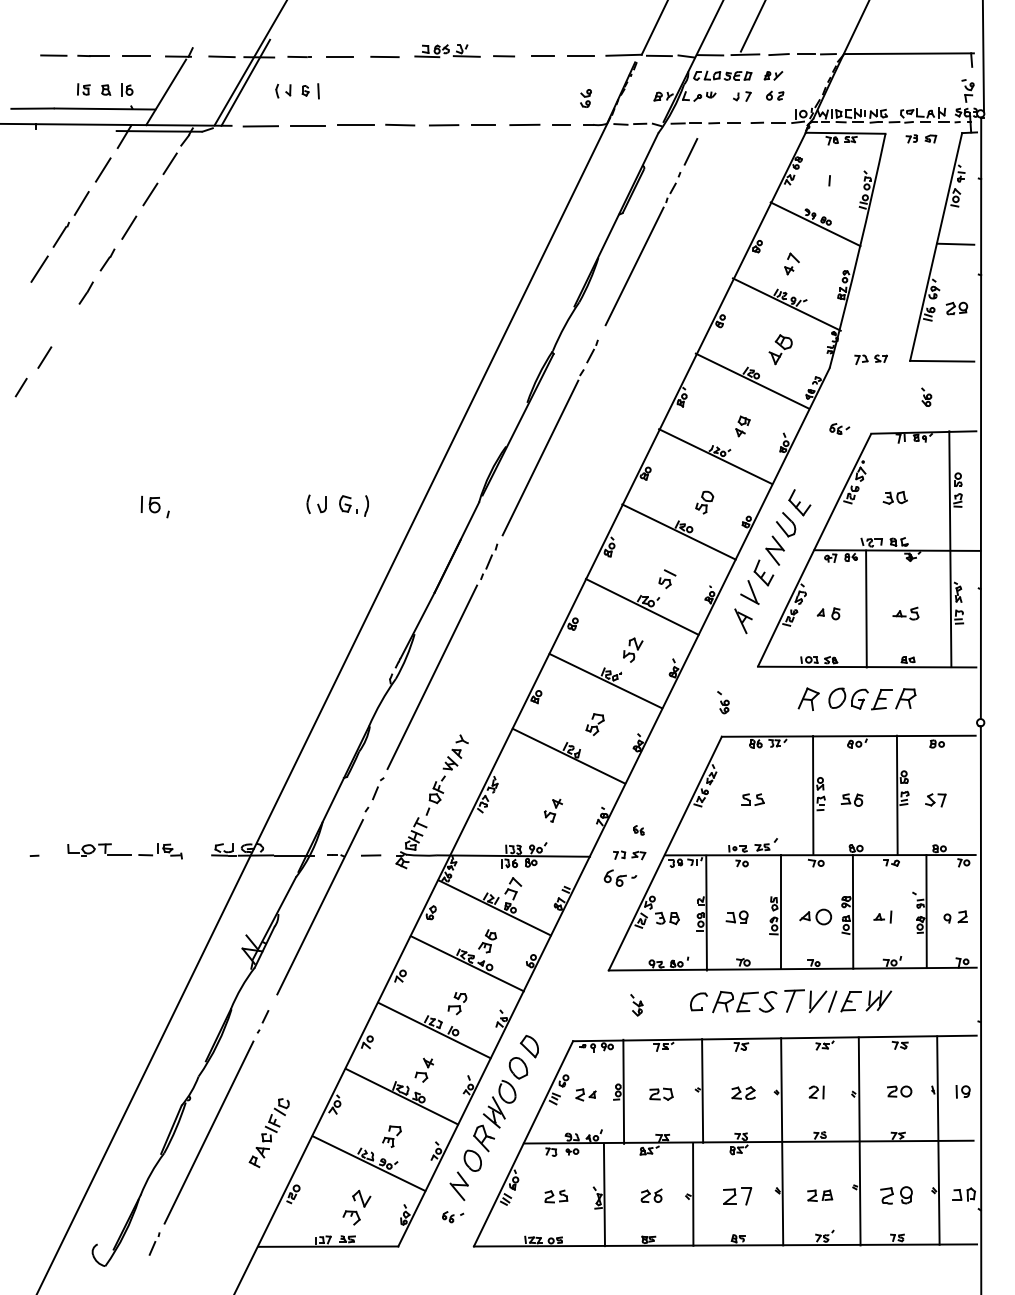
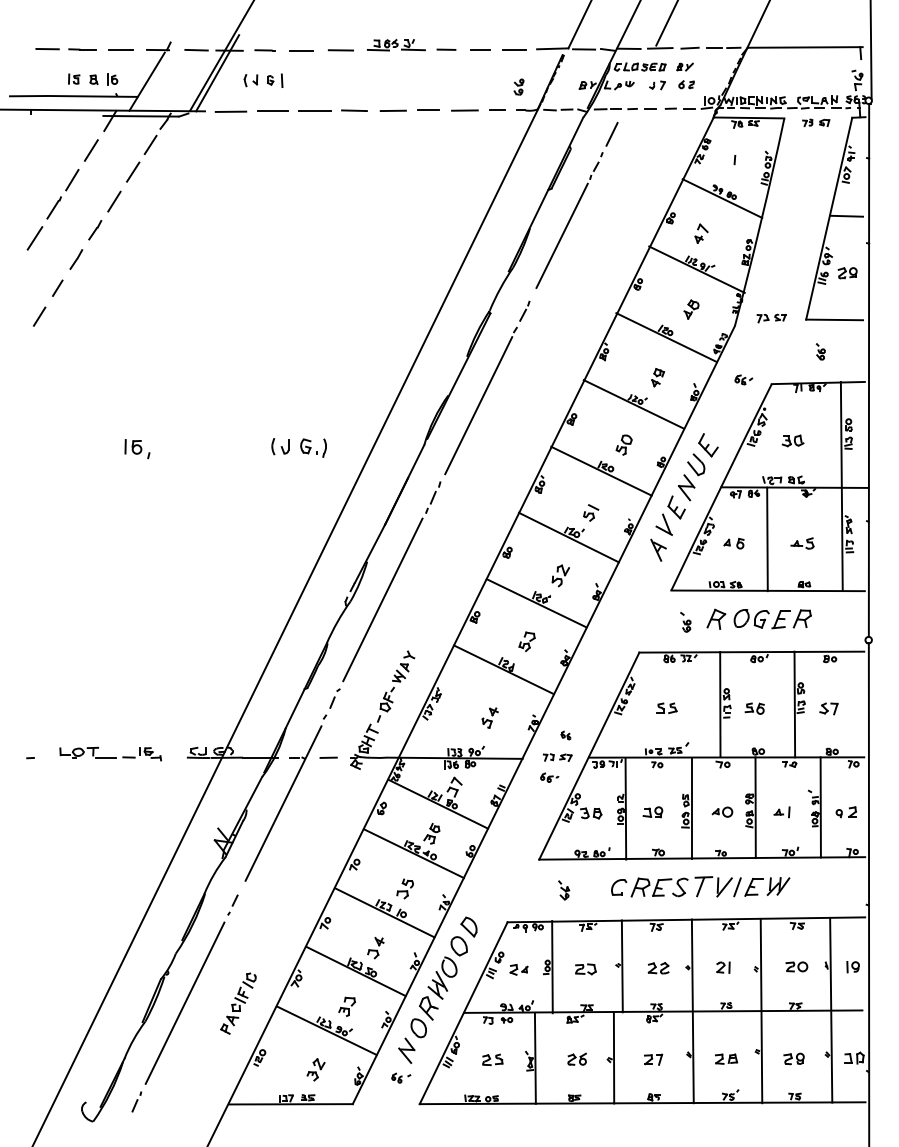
part: (780, 349) -> (691, 309), size x0.71
line: (20, 386) -> (57, 287), moved
part: (723, 702) -> (685, 622), moved
part: (620, 877) -> (549, 777), size x0.62
part: (815, 916) -> (722, 811), size x0.71
part: (895, 1194) -> (793, 1058), size x0.71
part: (737, 1196) -> (653, 1059), size x0.71
part: (356, 1207) -> (315, 1069), size x0.71

